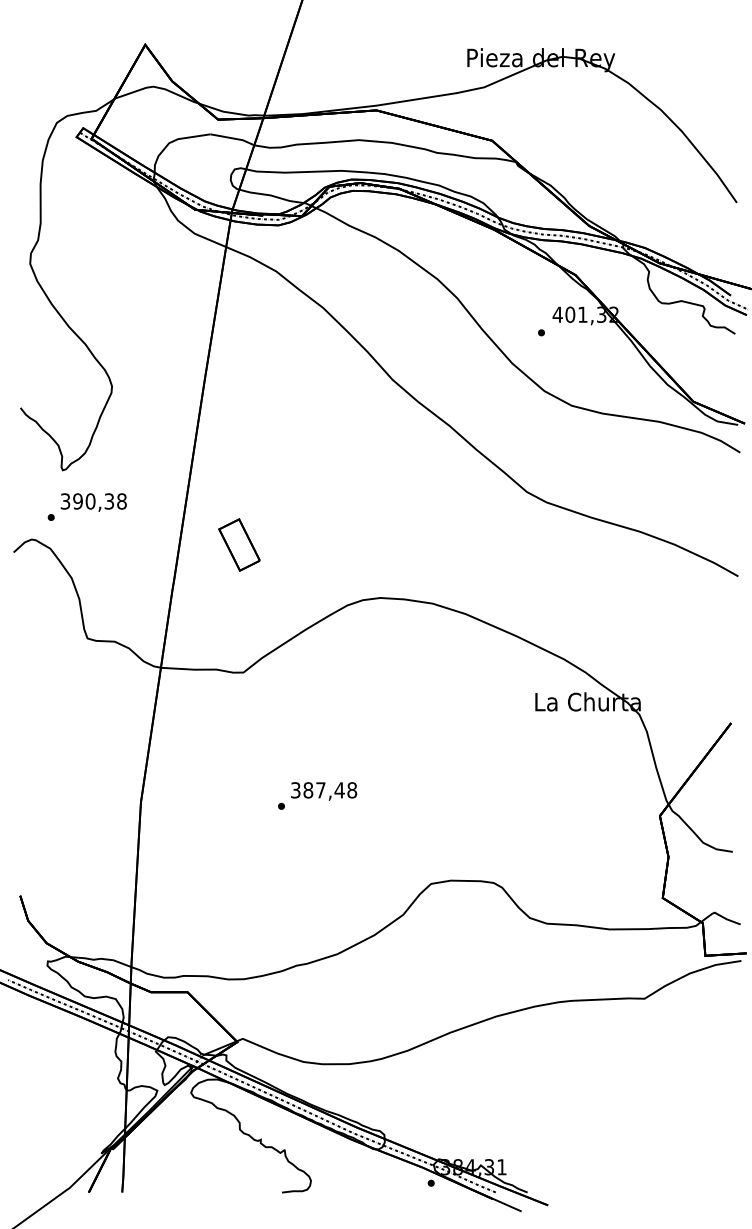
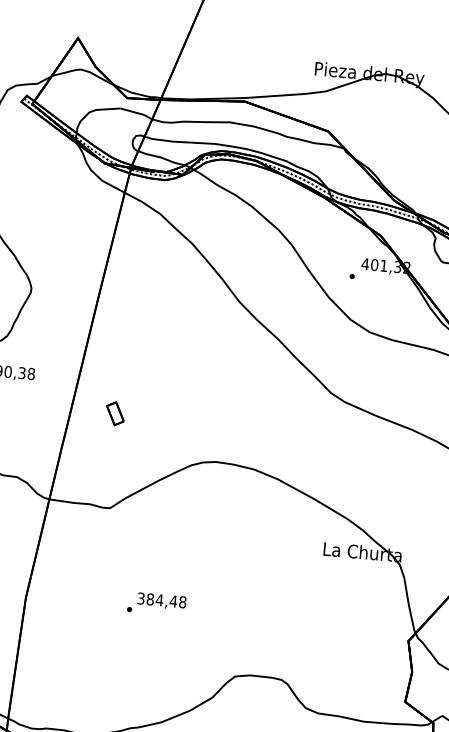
part: (239, 544) -> (115, 413), size x0.6
text: (320, 790) -> (159, 600), 387,48 -> 384,48

